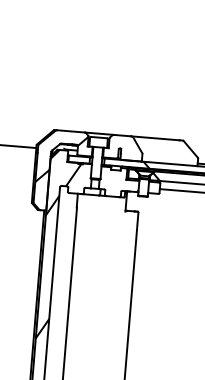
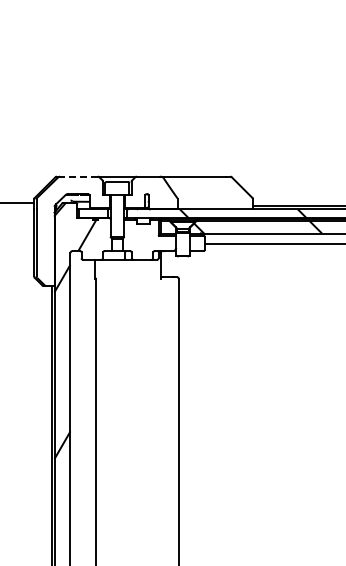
line: (70, 131) -> (78, 176), solid -> dashed
hatch: (61, 159) -> (69, 215), removed

